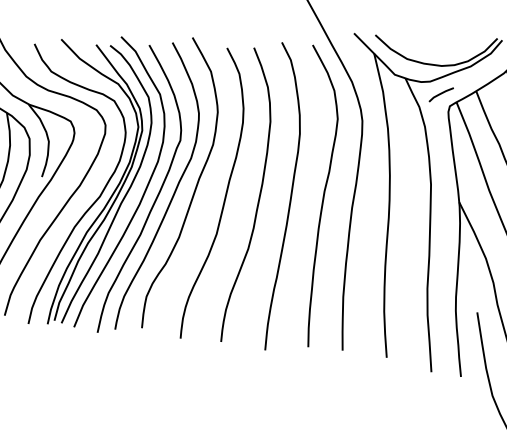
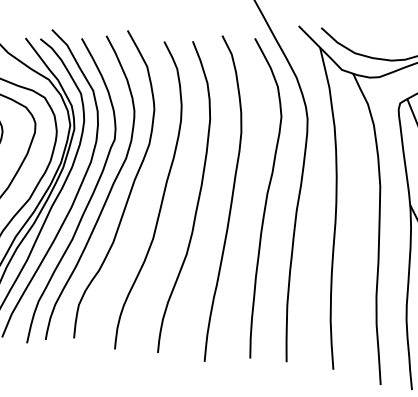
line: (440, 94) -> (390, 90), removed

